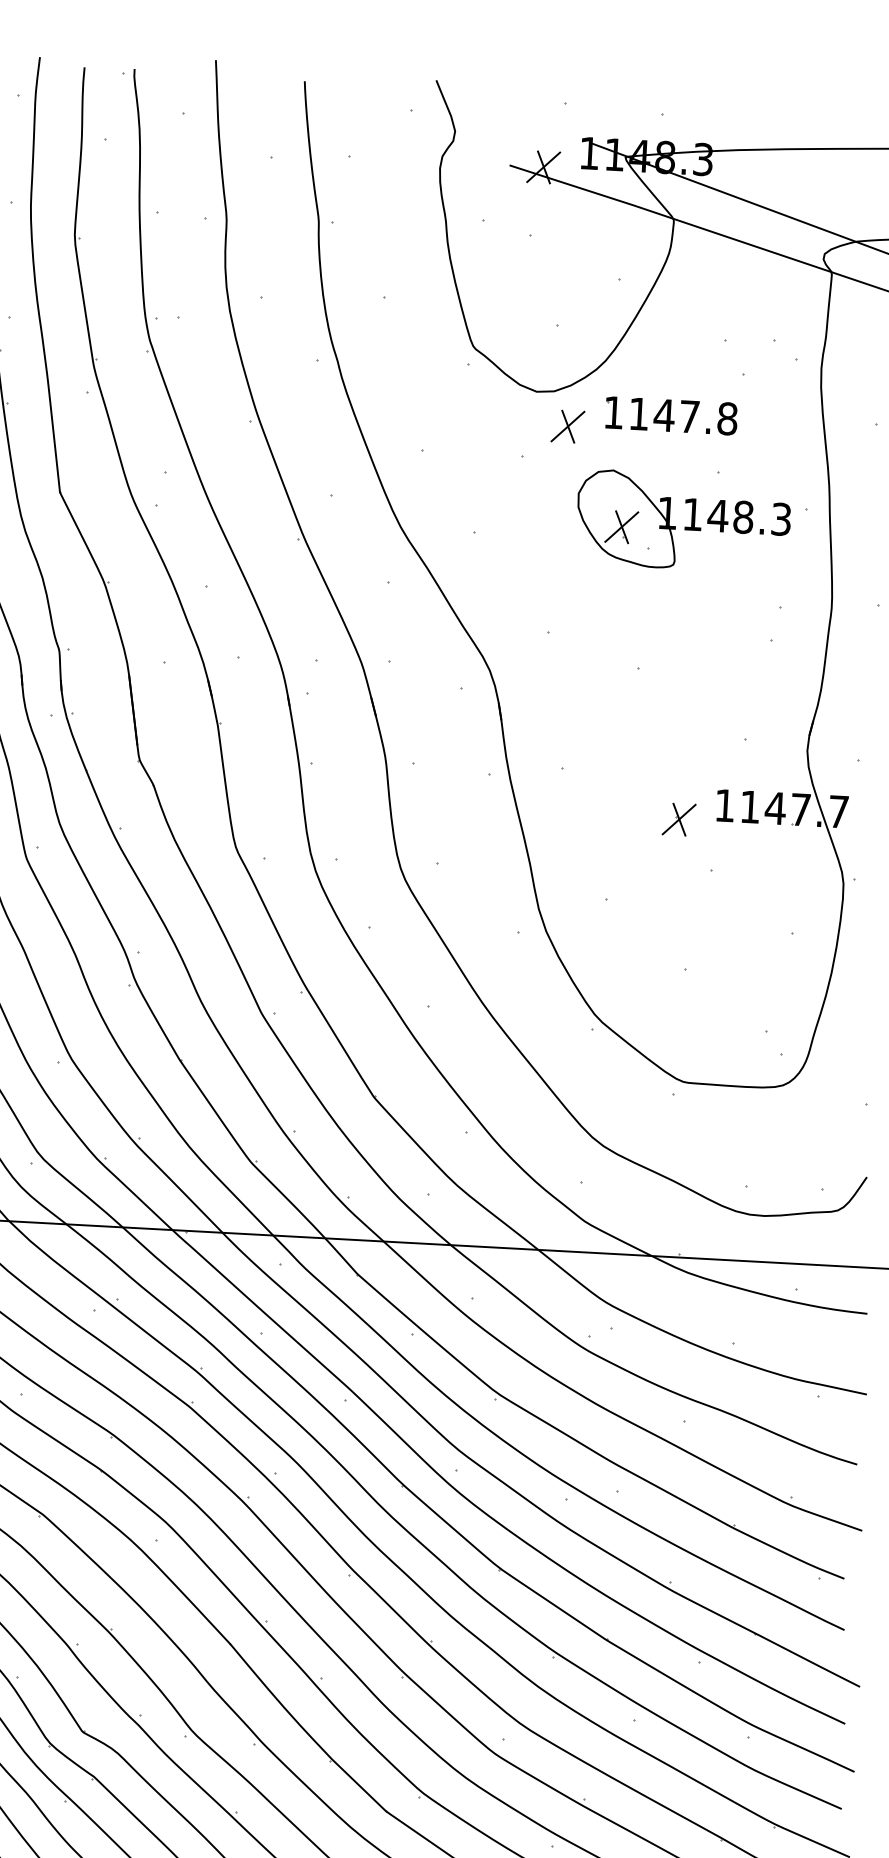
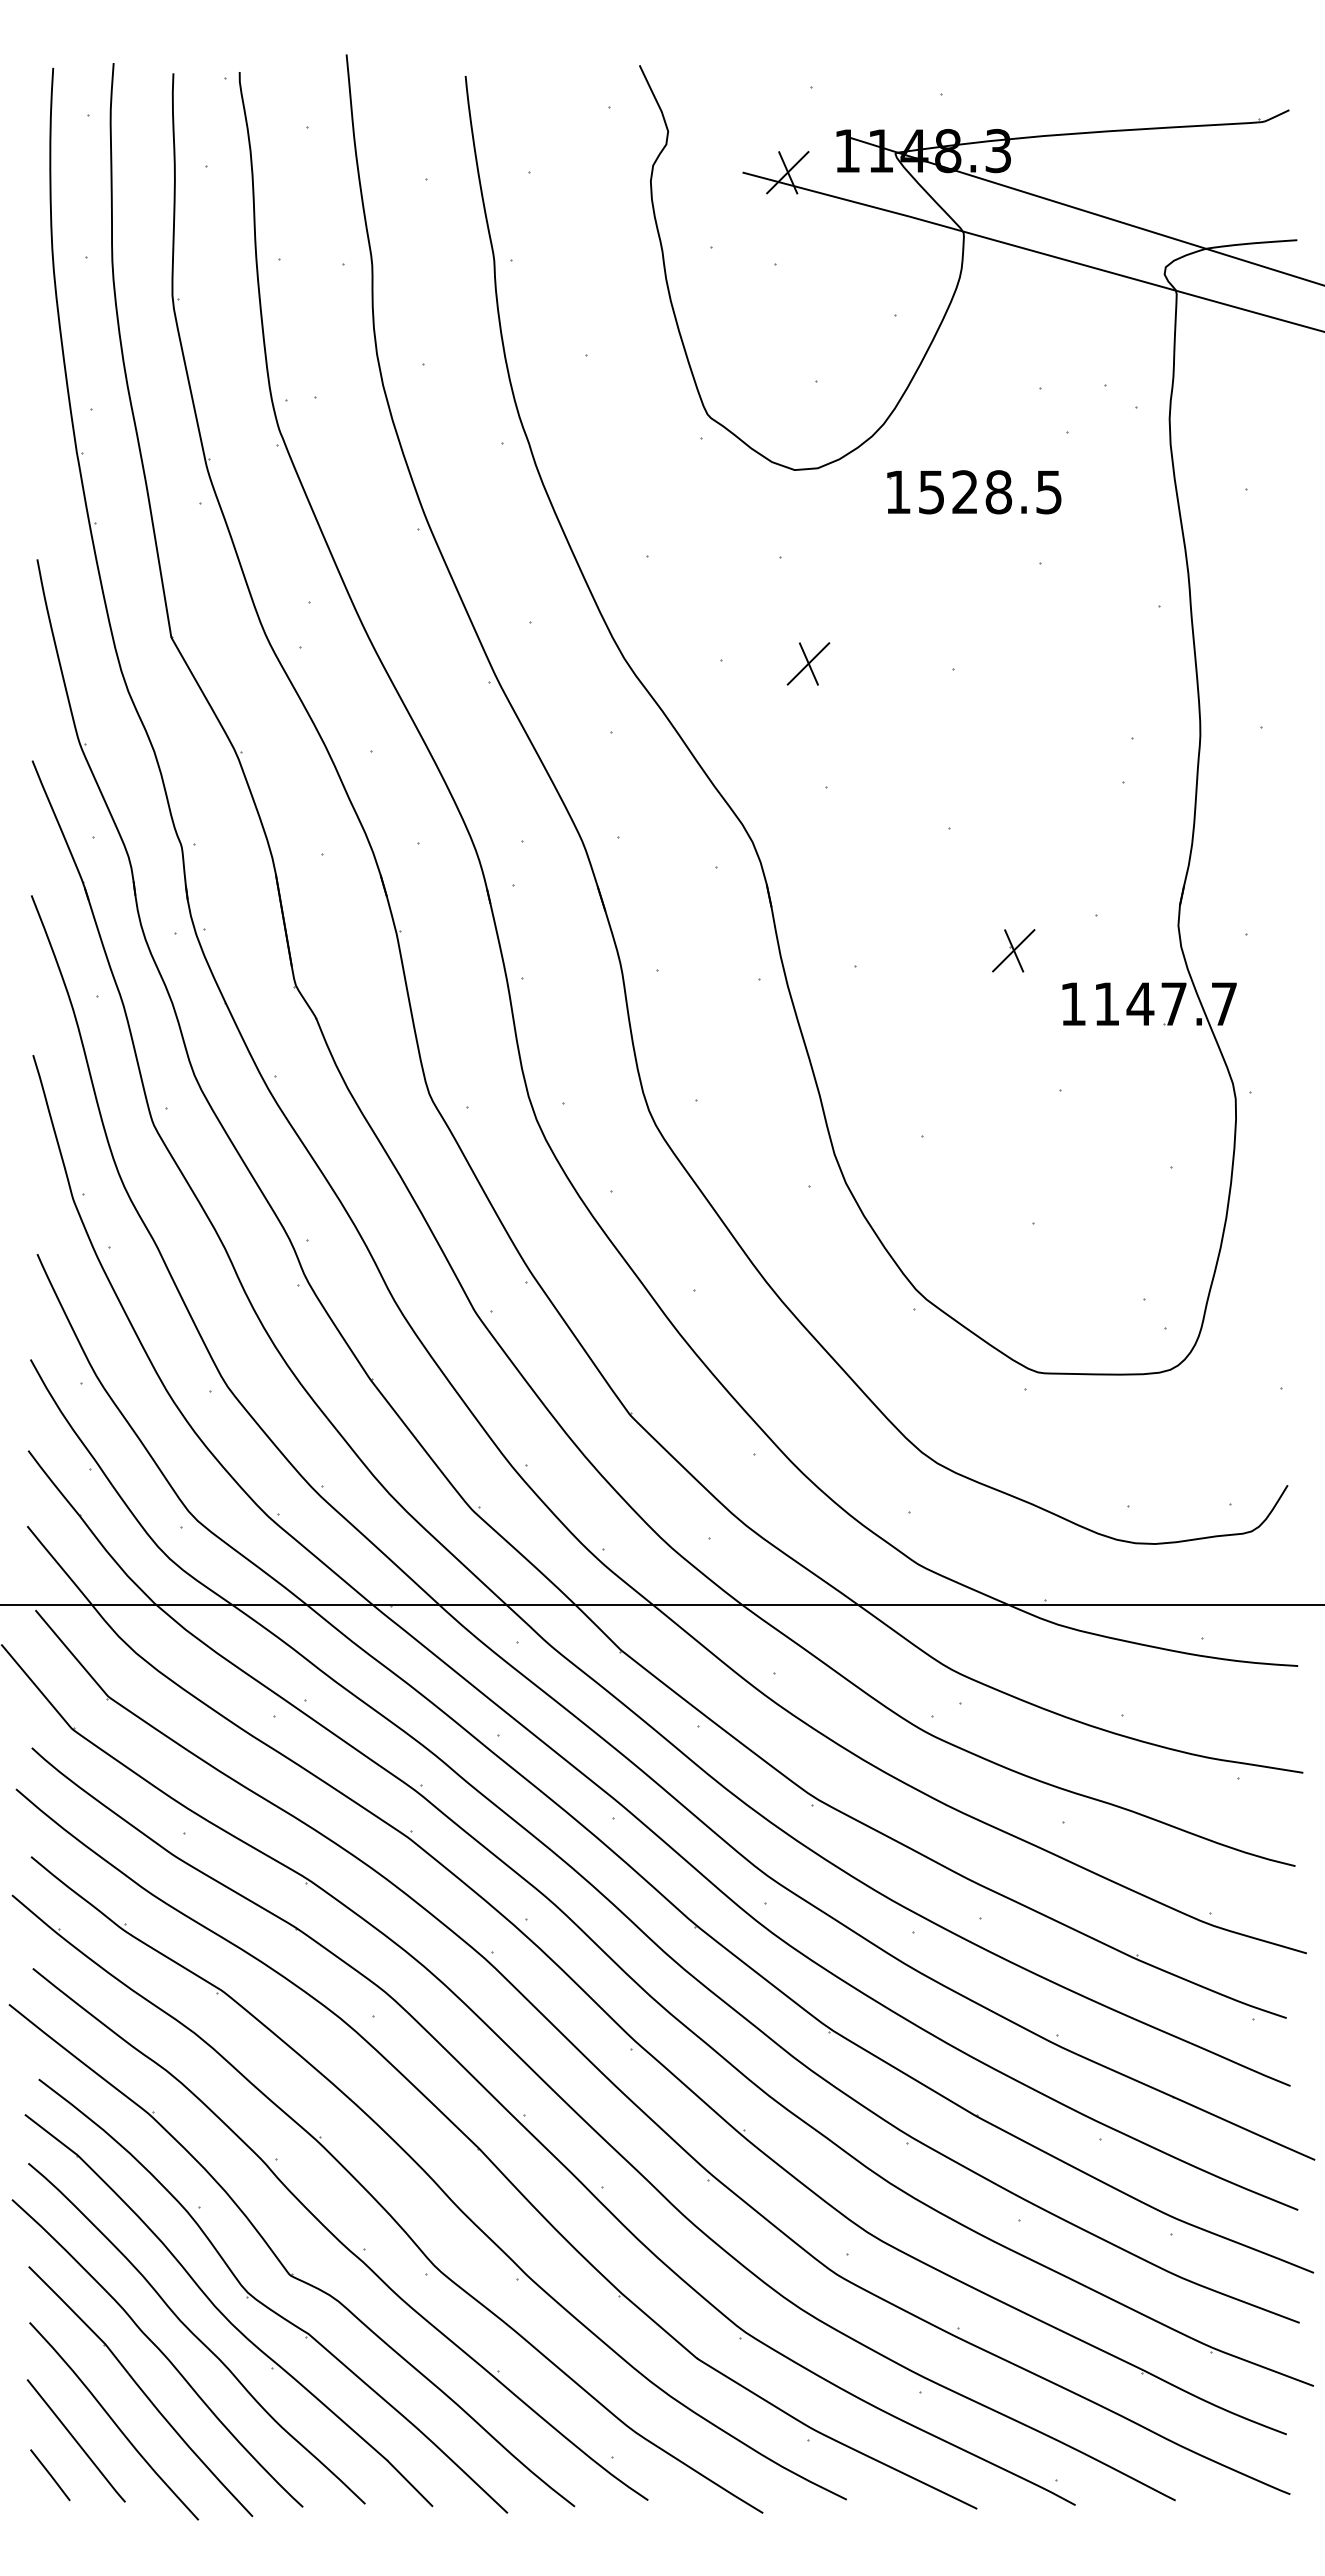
text: (683, 416) -> (990, 492), 1147.8 -> 1528.5
part: (567, 426) -> (808, 663), moved
part: (684, 527) -> (1000, 638), removed
part: (678, 819) -> (1013, 950), moved

